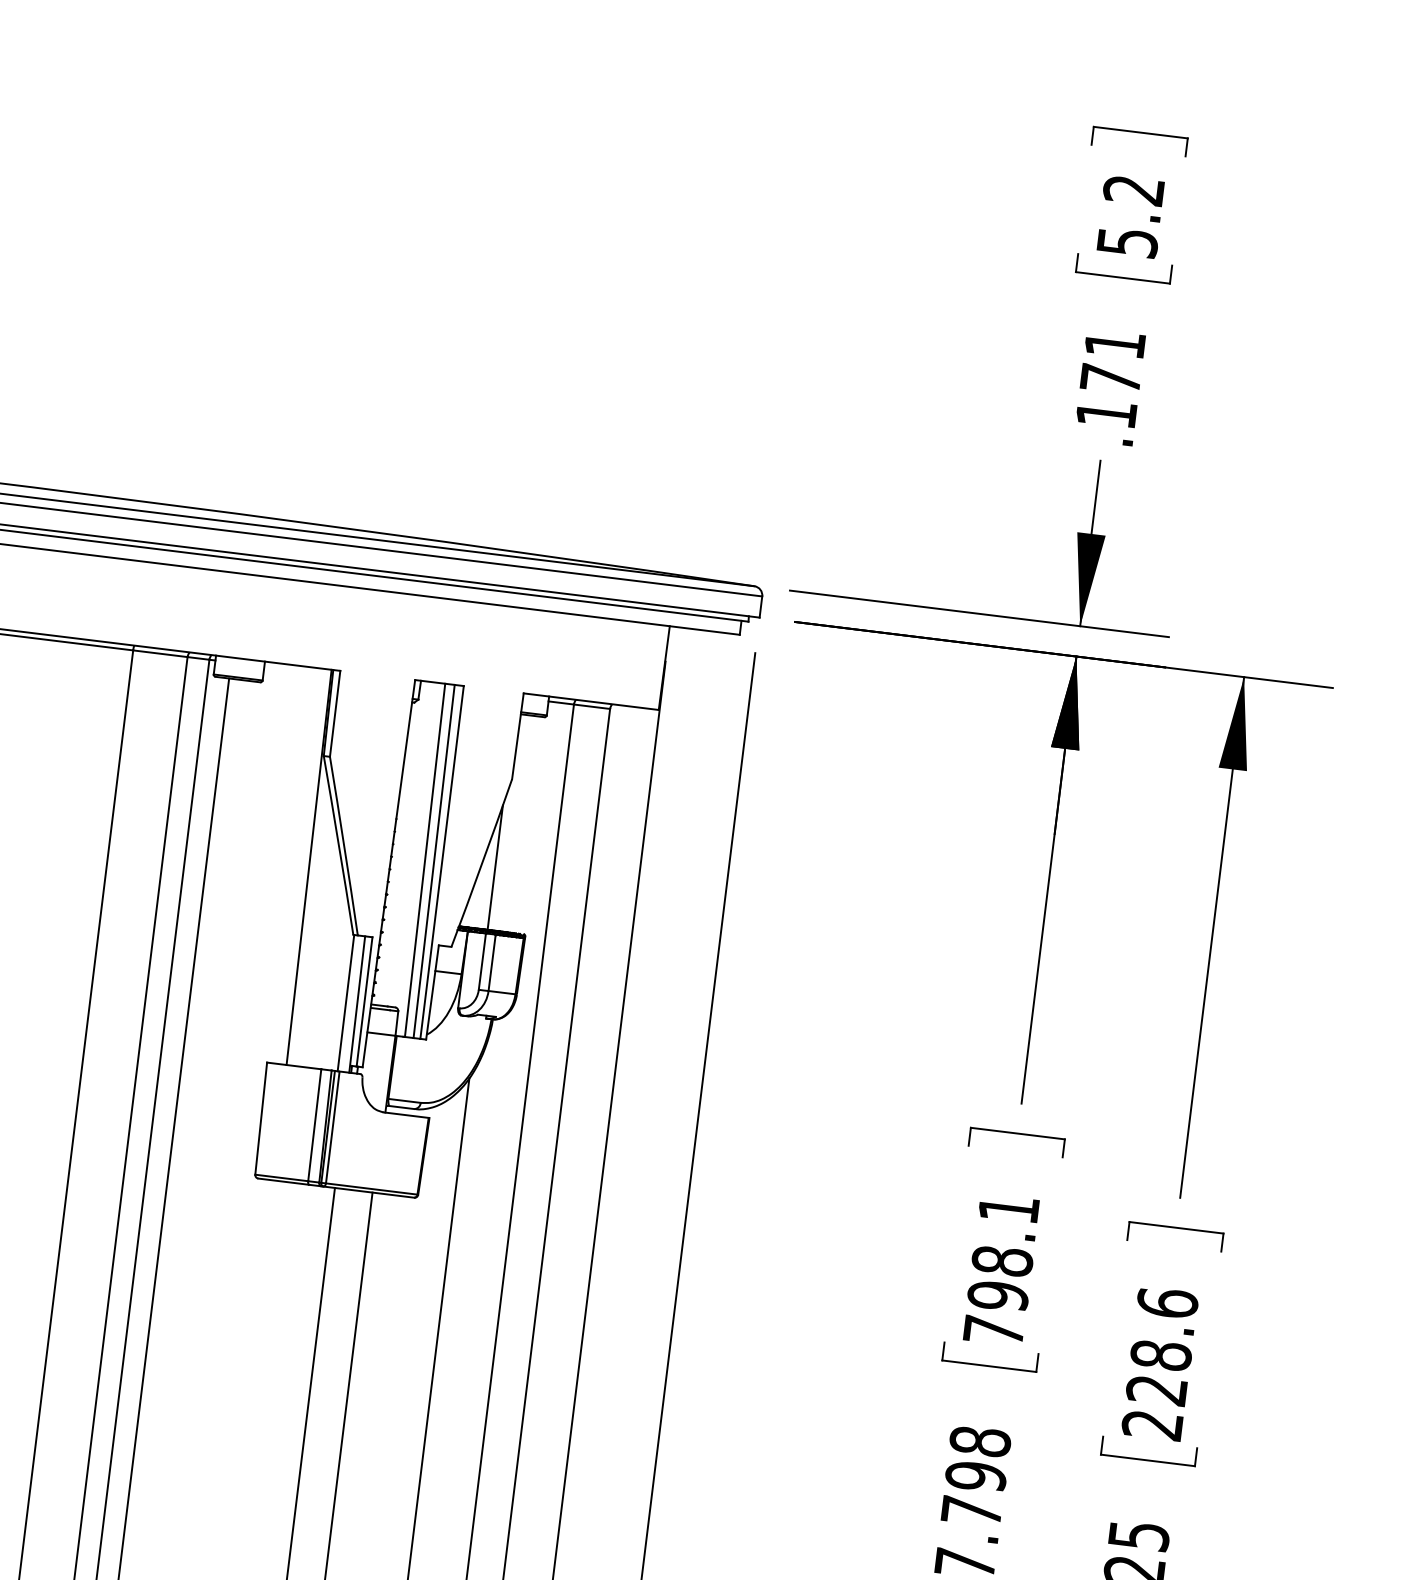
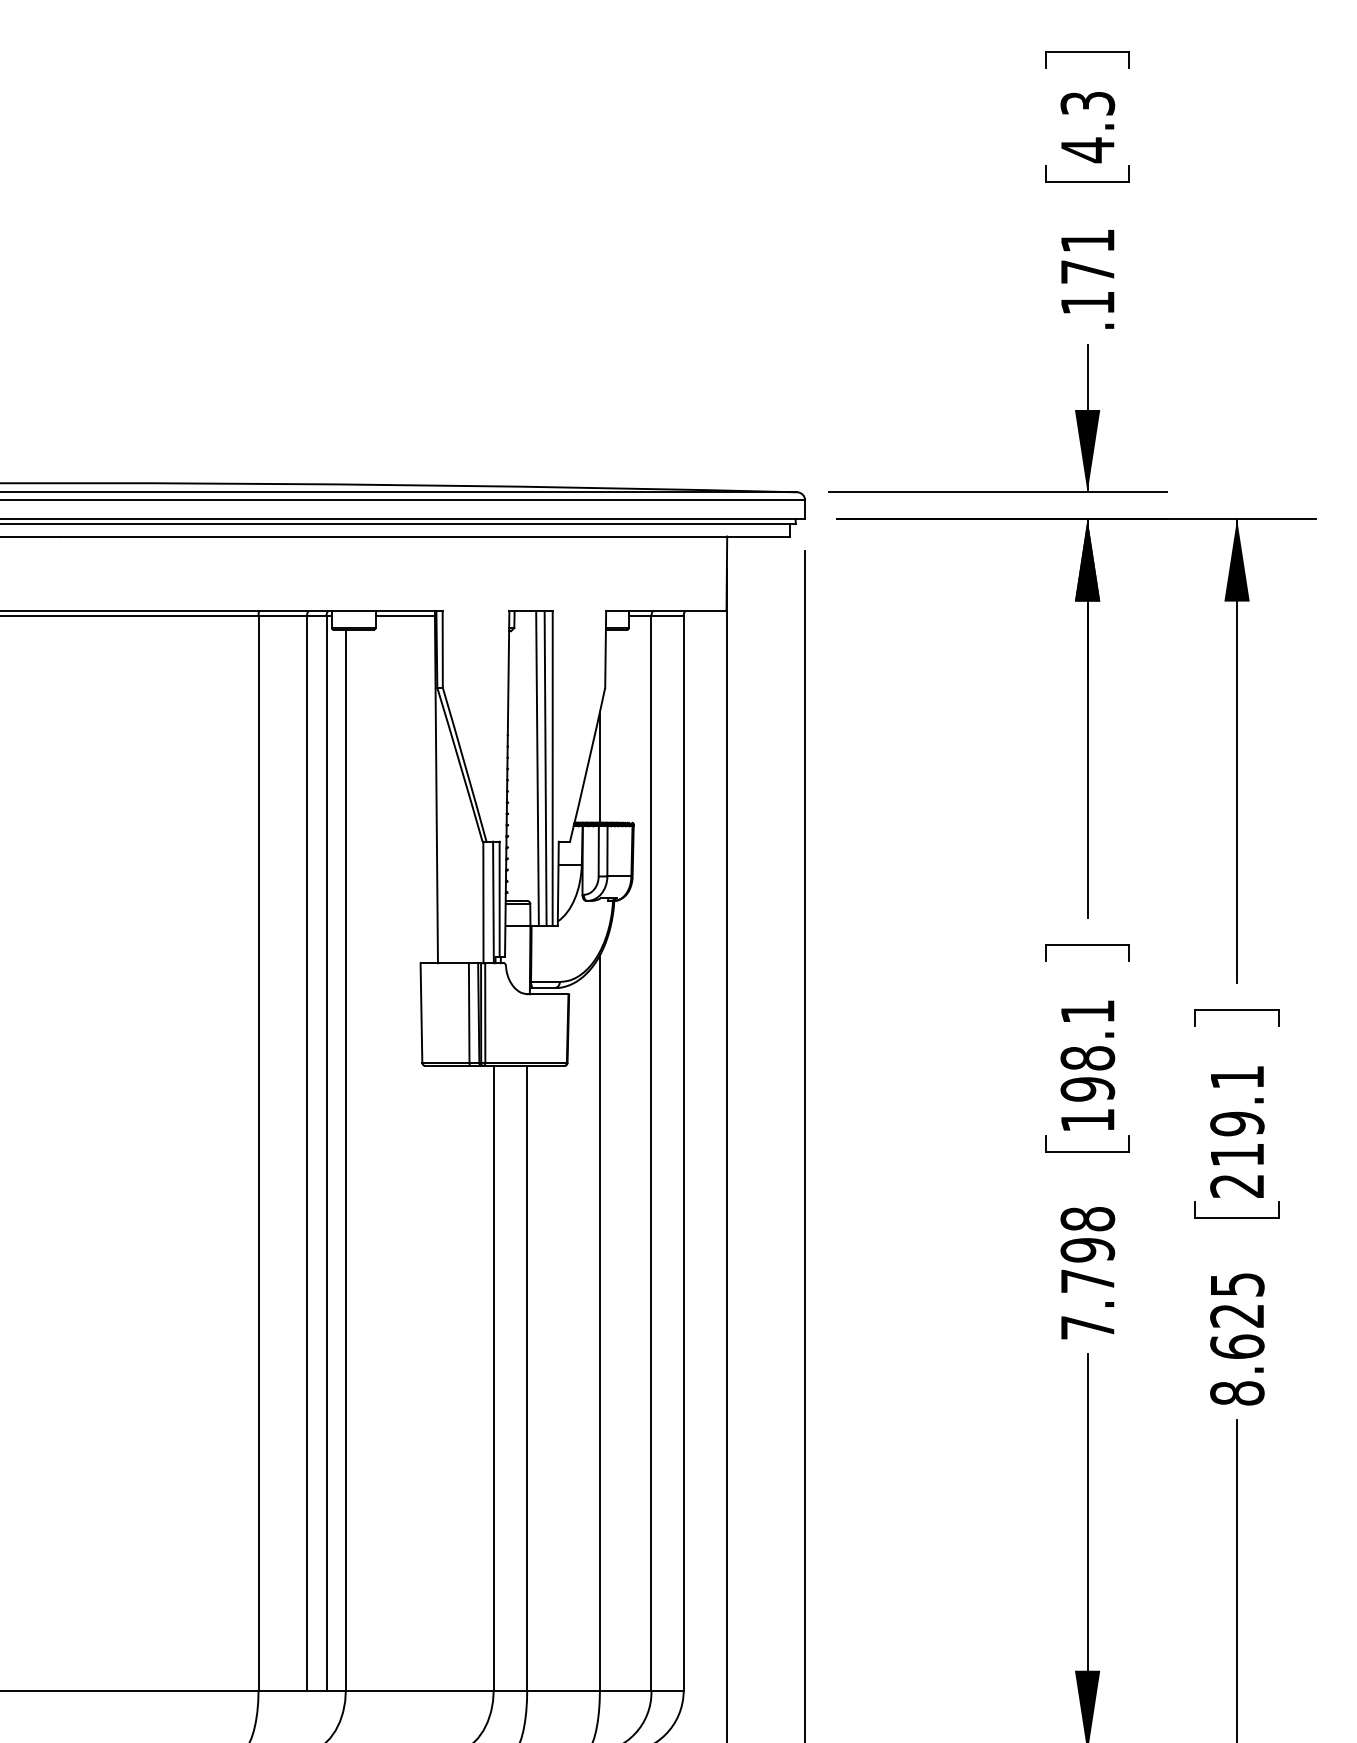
text: (1130, 217) -> (1087, 127), 5.2 -> 4.3
line: (296, 670) -> (404, 615), added
text: (993, 1330) -> (1087, 1120), 798.1 -> 198.1
text: (1162, 1345) -> (1237, 1115), 228.6 -> 219.1

